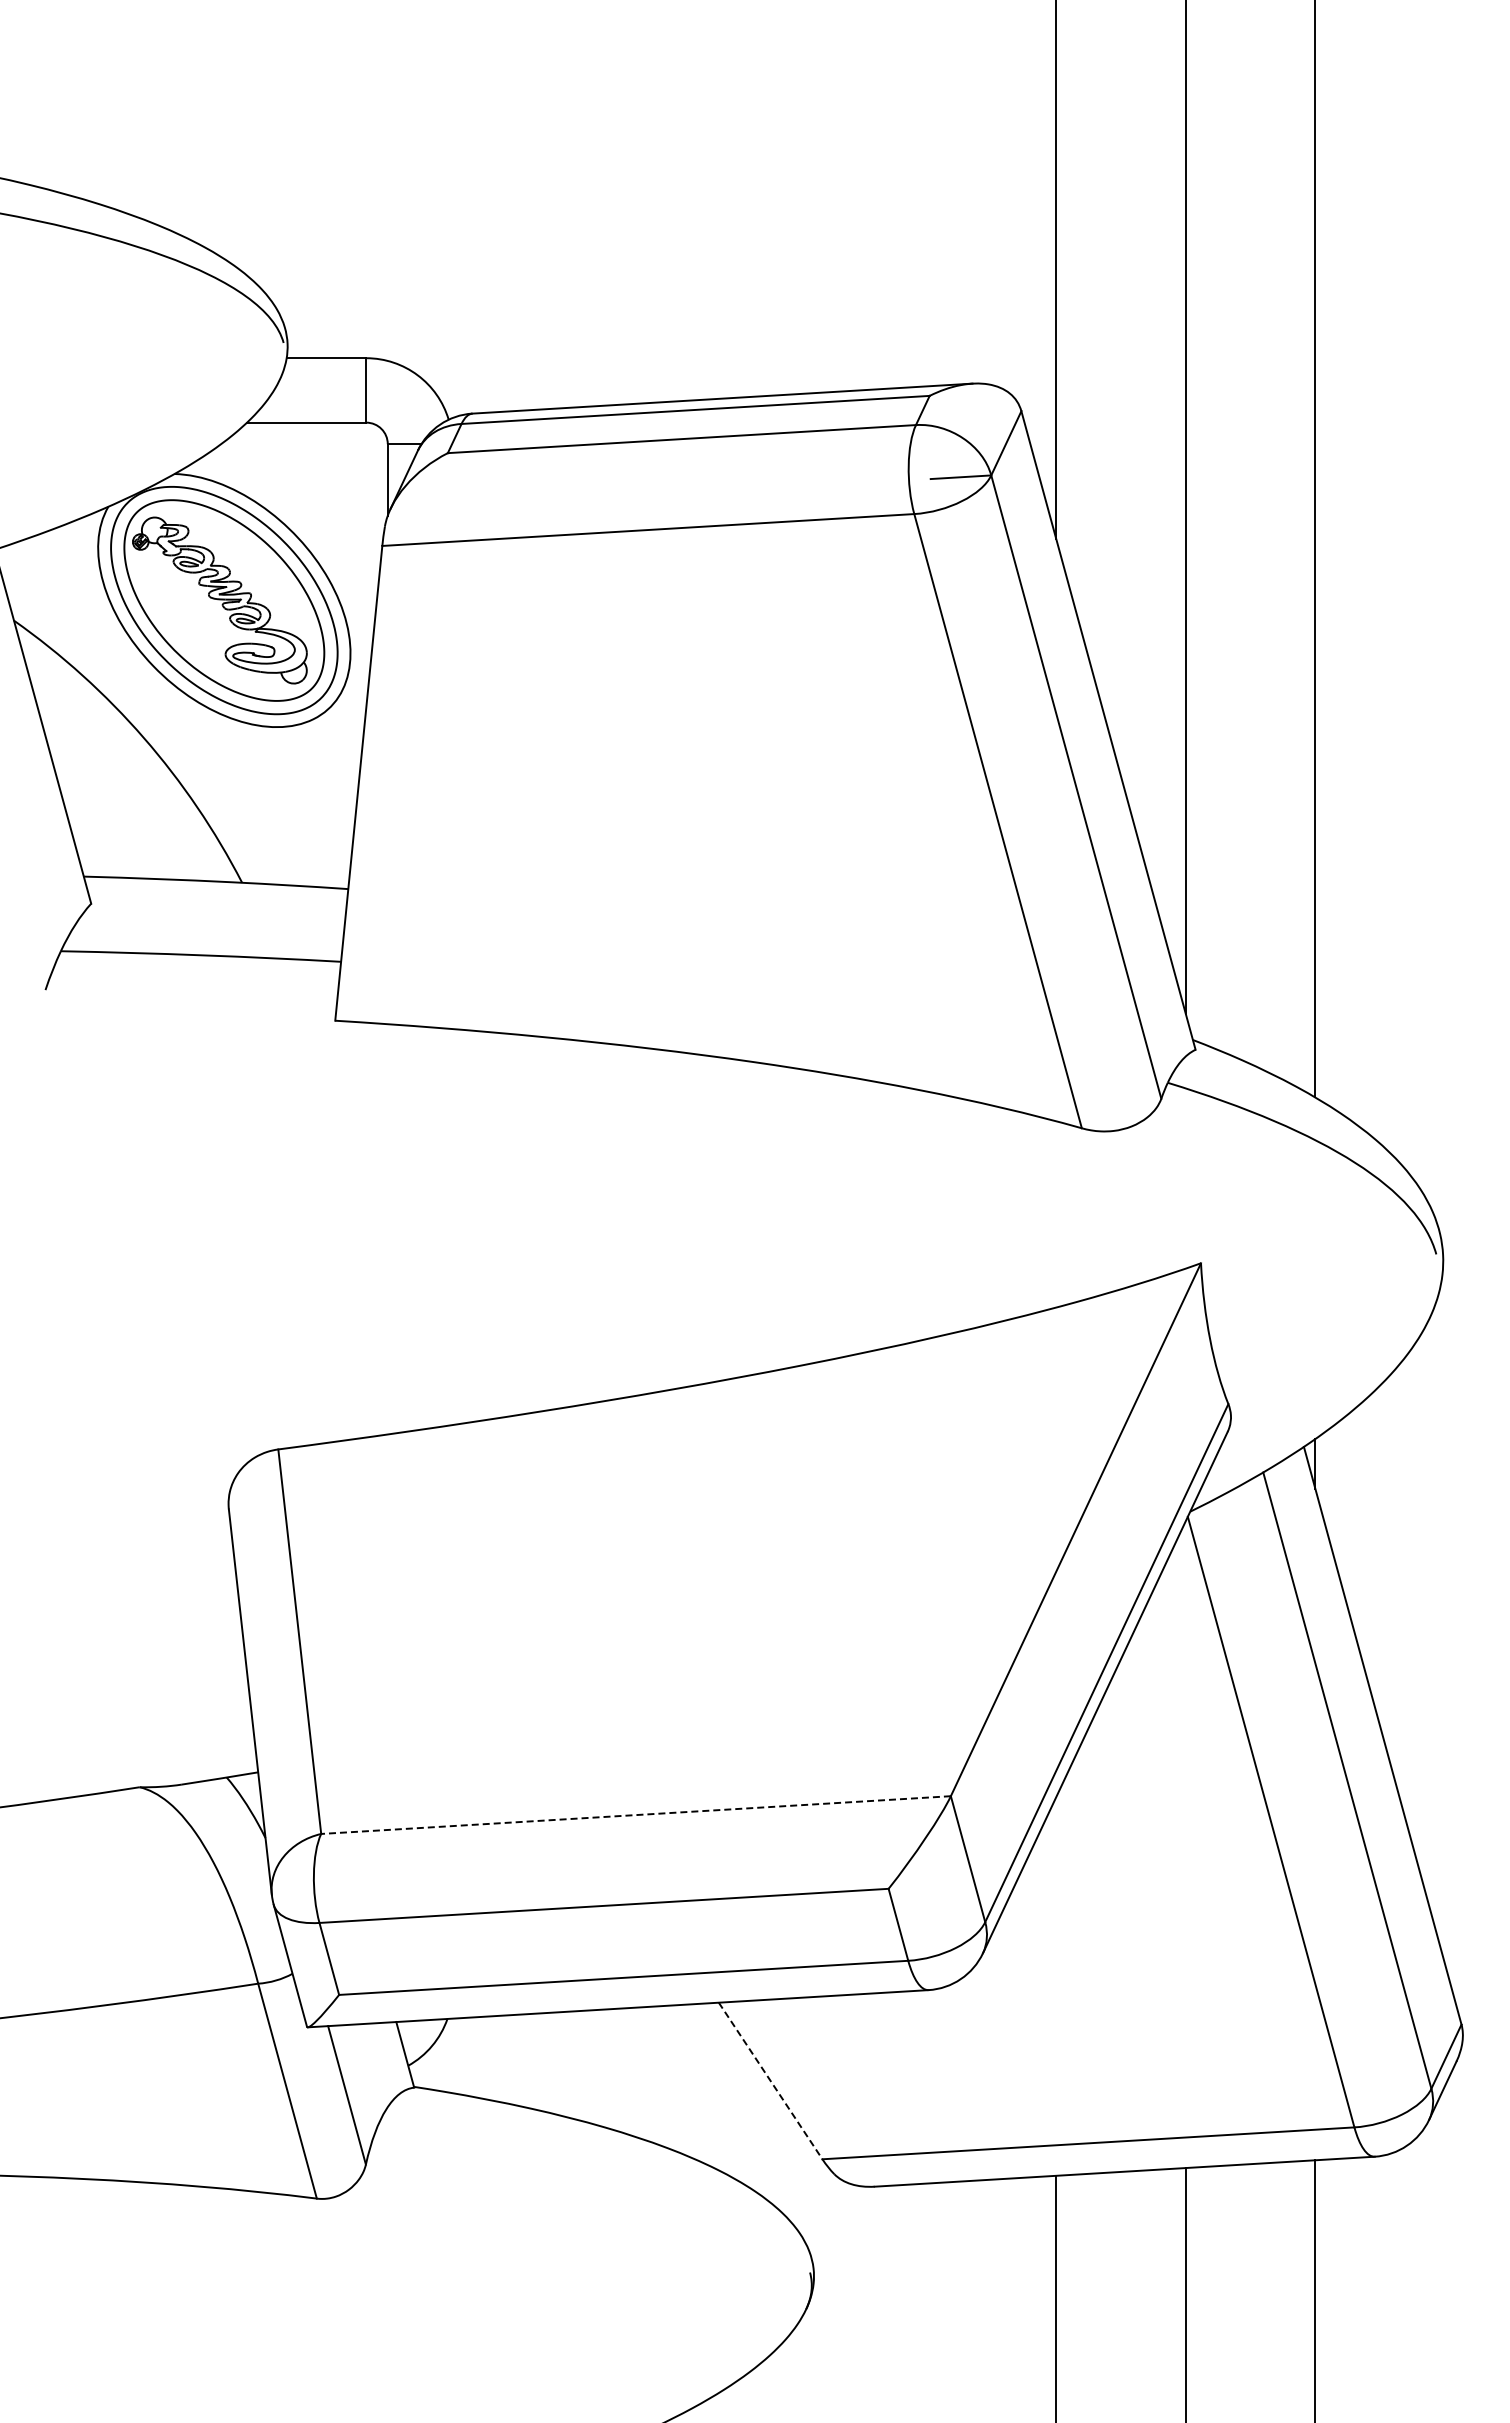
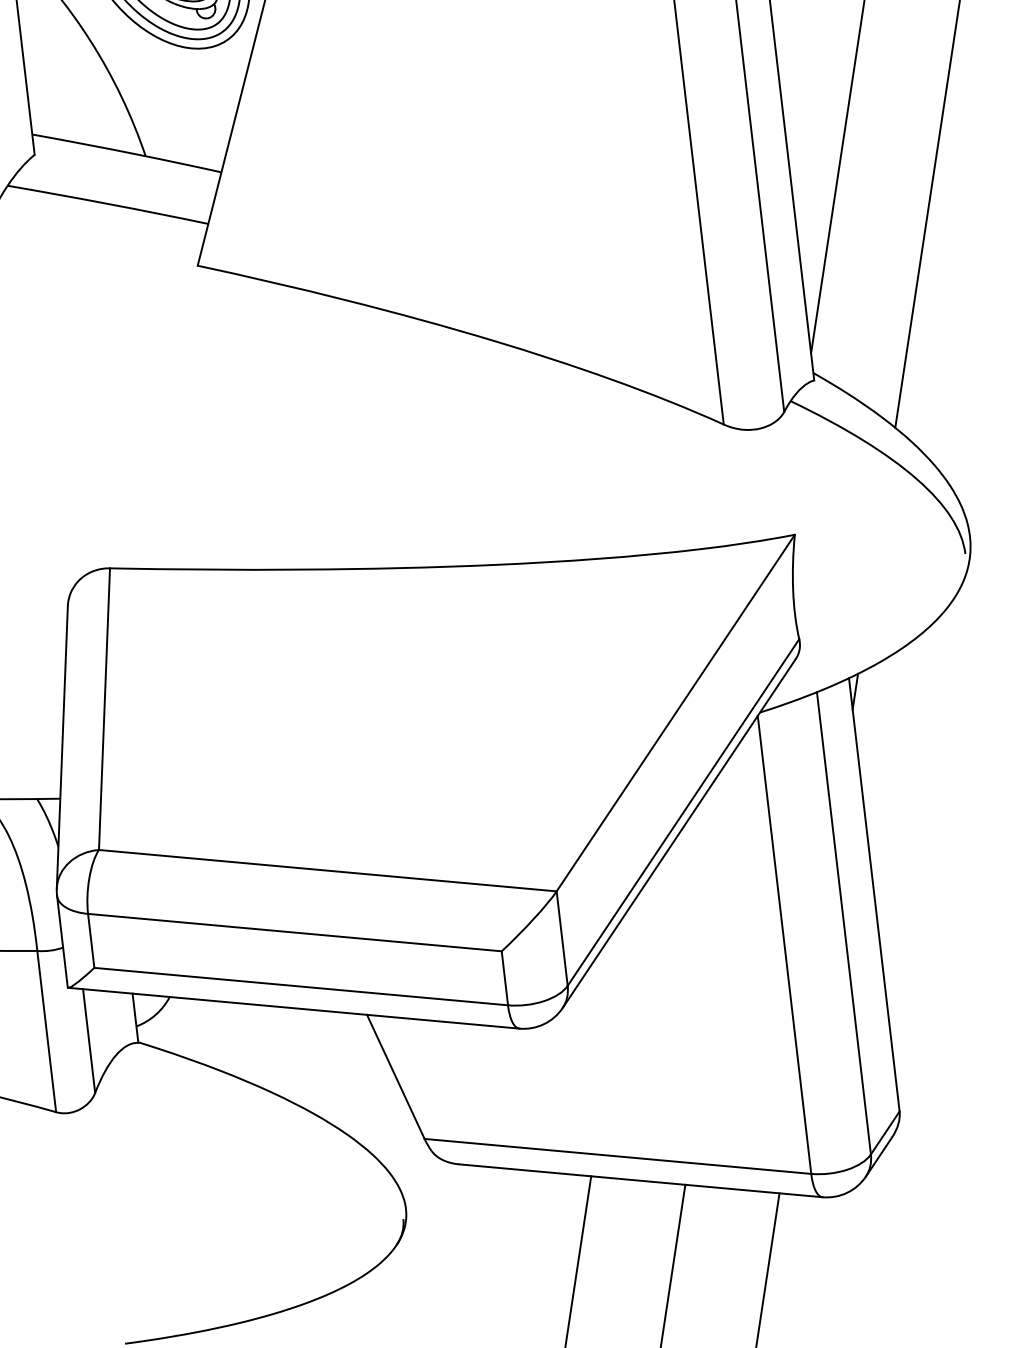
line: (635, 1815) -> (327, 870), dashed -> solid
line: (770, 2080) -> (395, 1076), dashed -> solid

